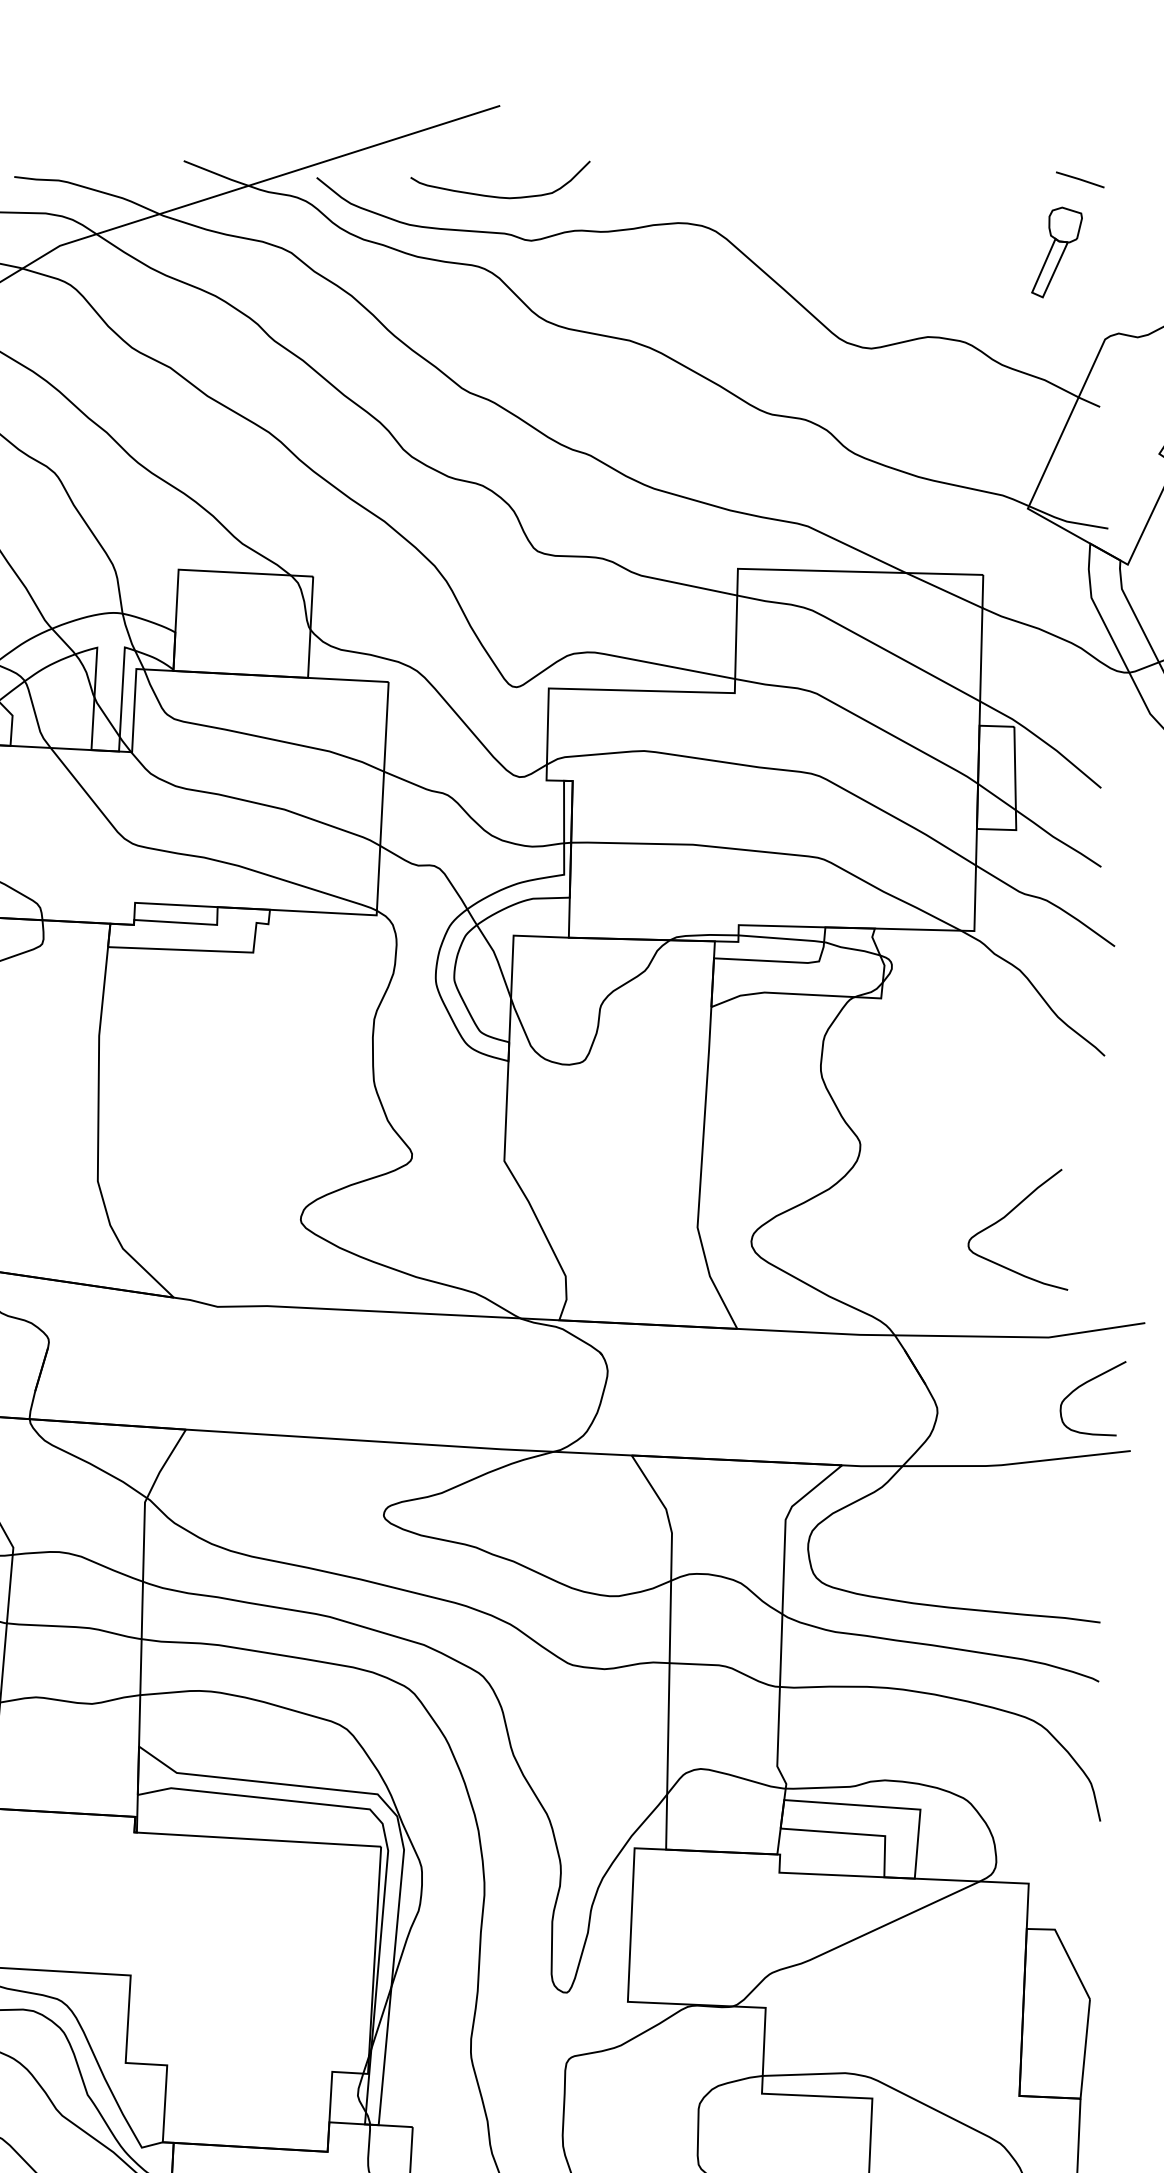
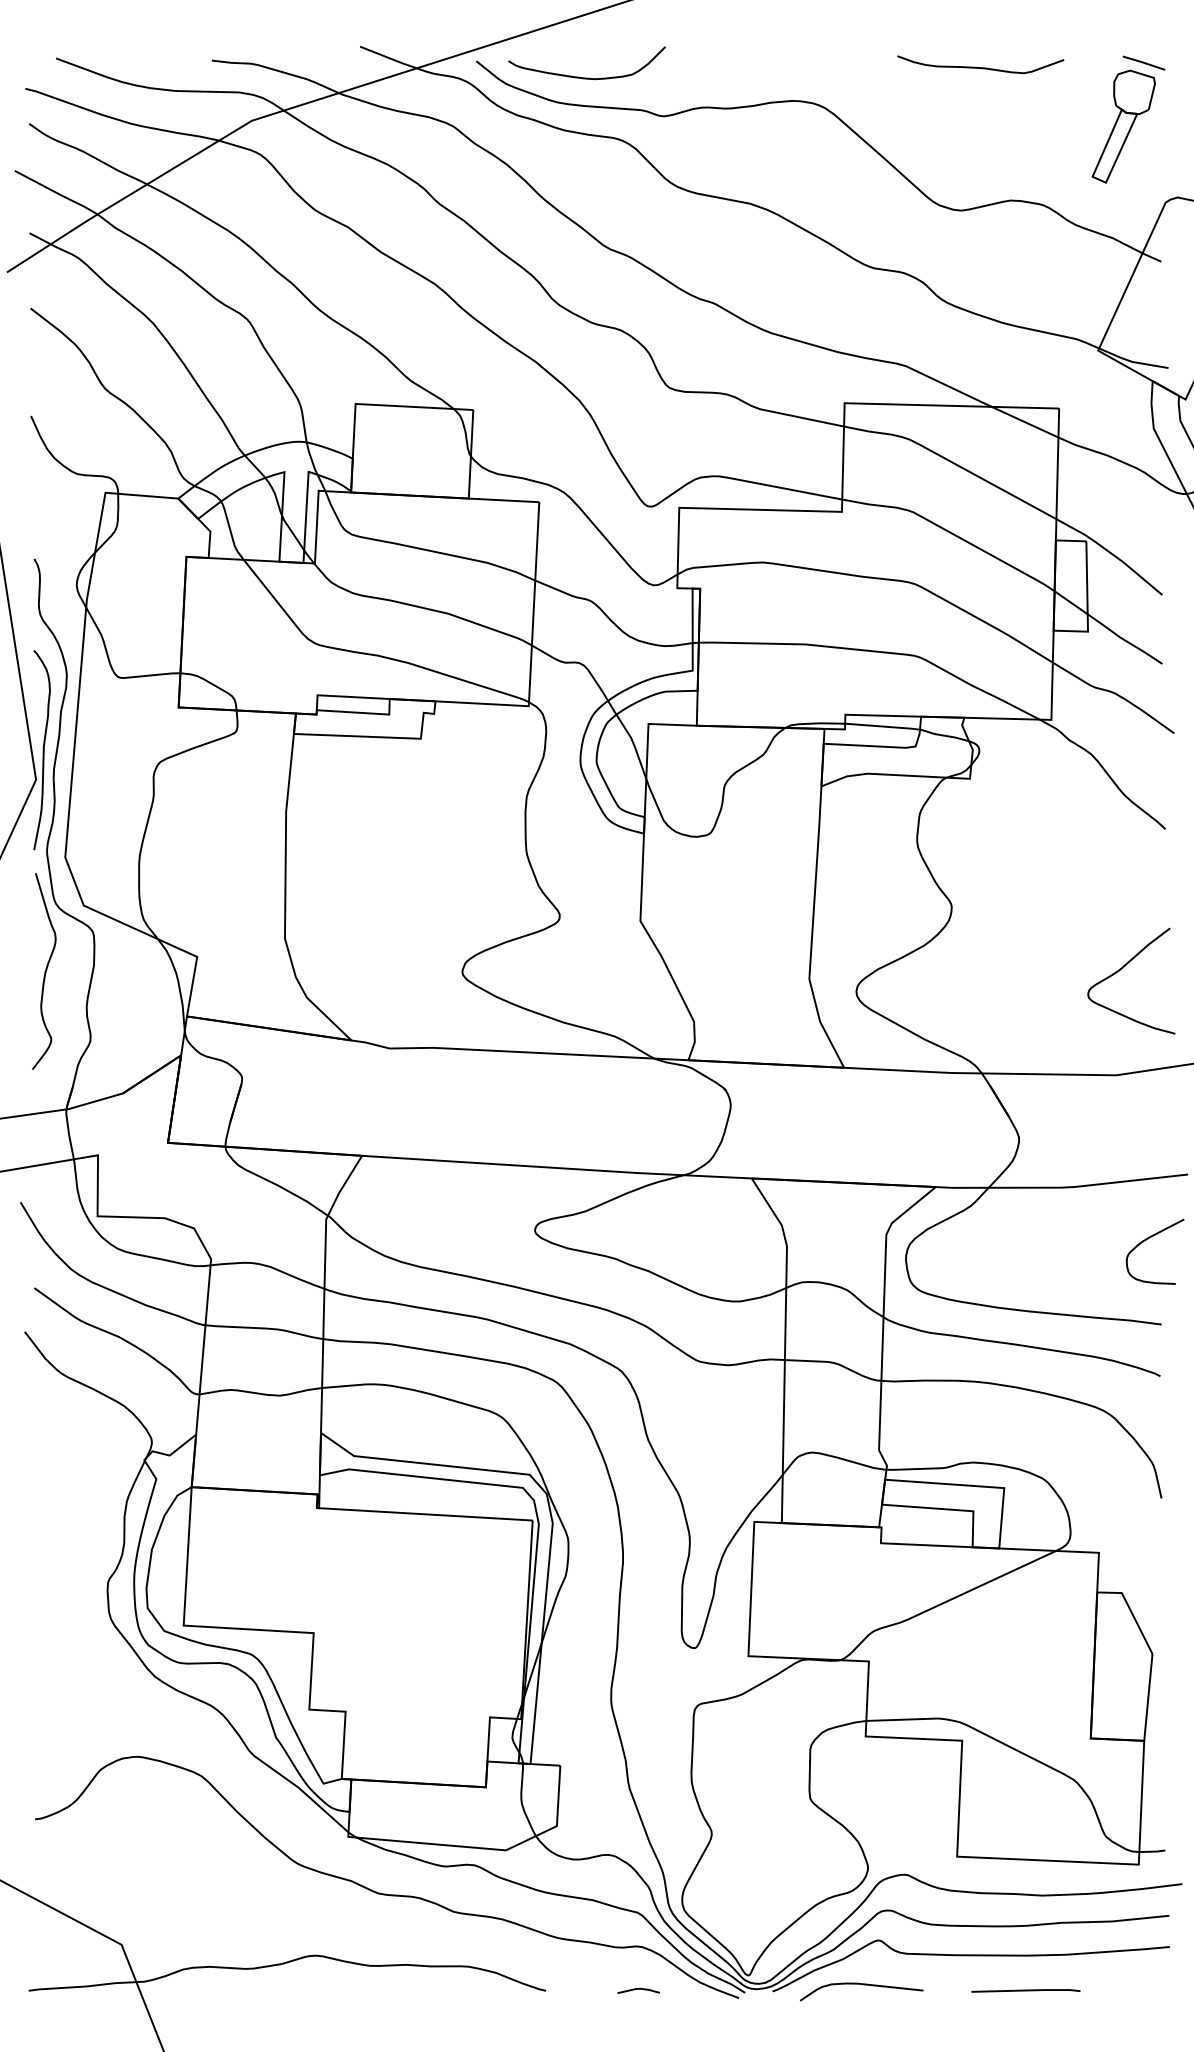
curve: (893, 184) -> (980, 67), added
curve: (499, 196) -> (586, 77), moved
part: (1056, 252) -> (1123, 126), size x1.43
curve: (1009, 1214) -> (1124, 967), moved
curve: (1085, 1384) -> (1148, 1239), moved

